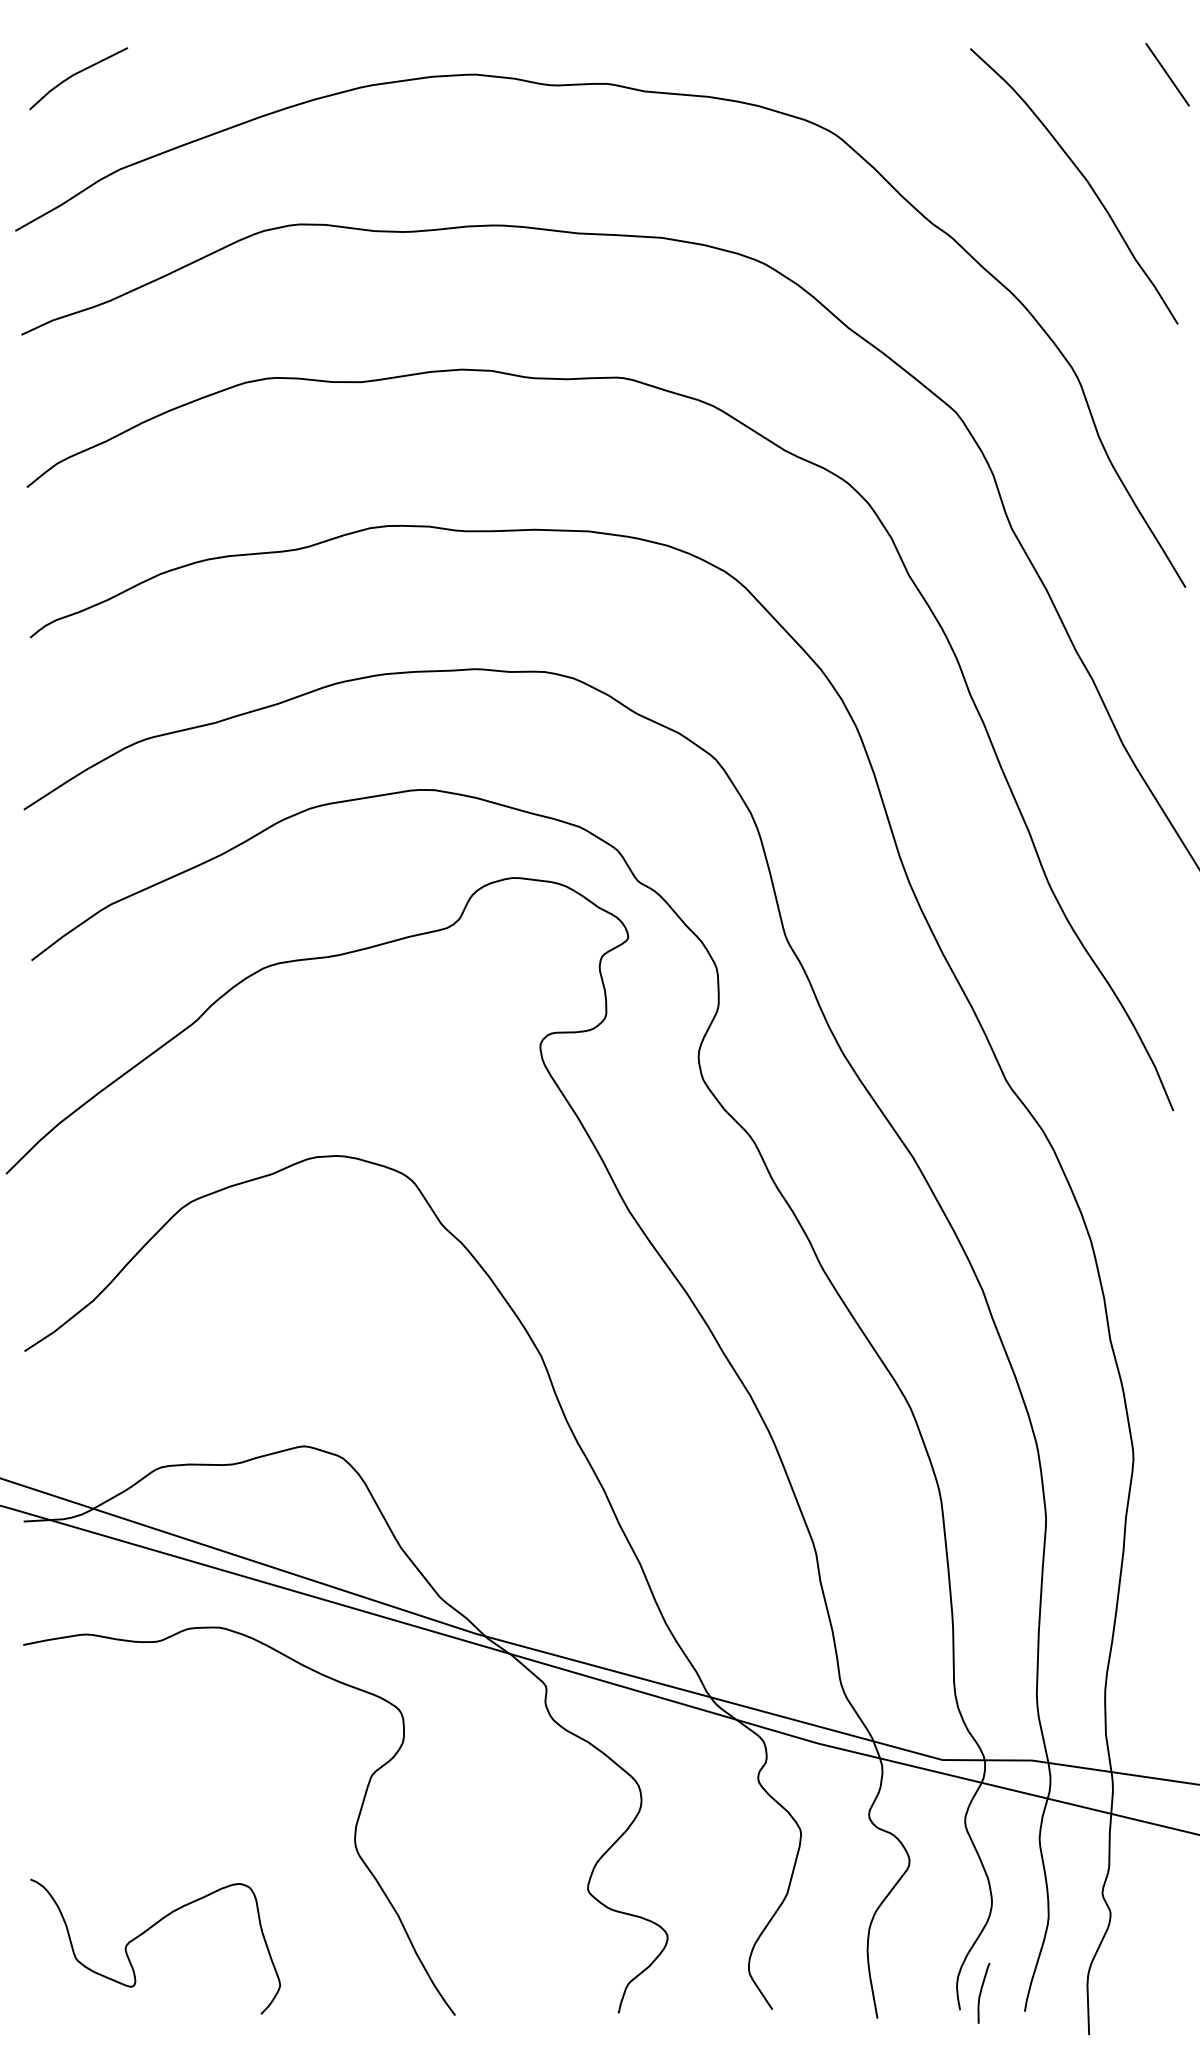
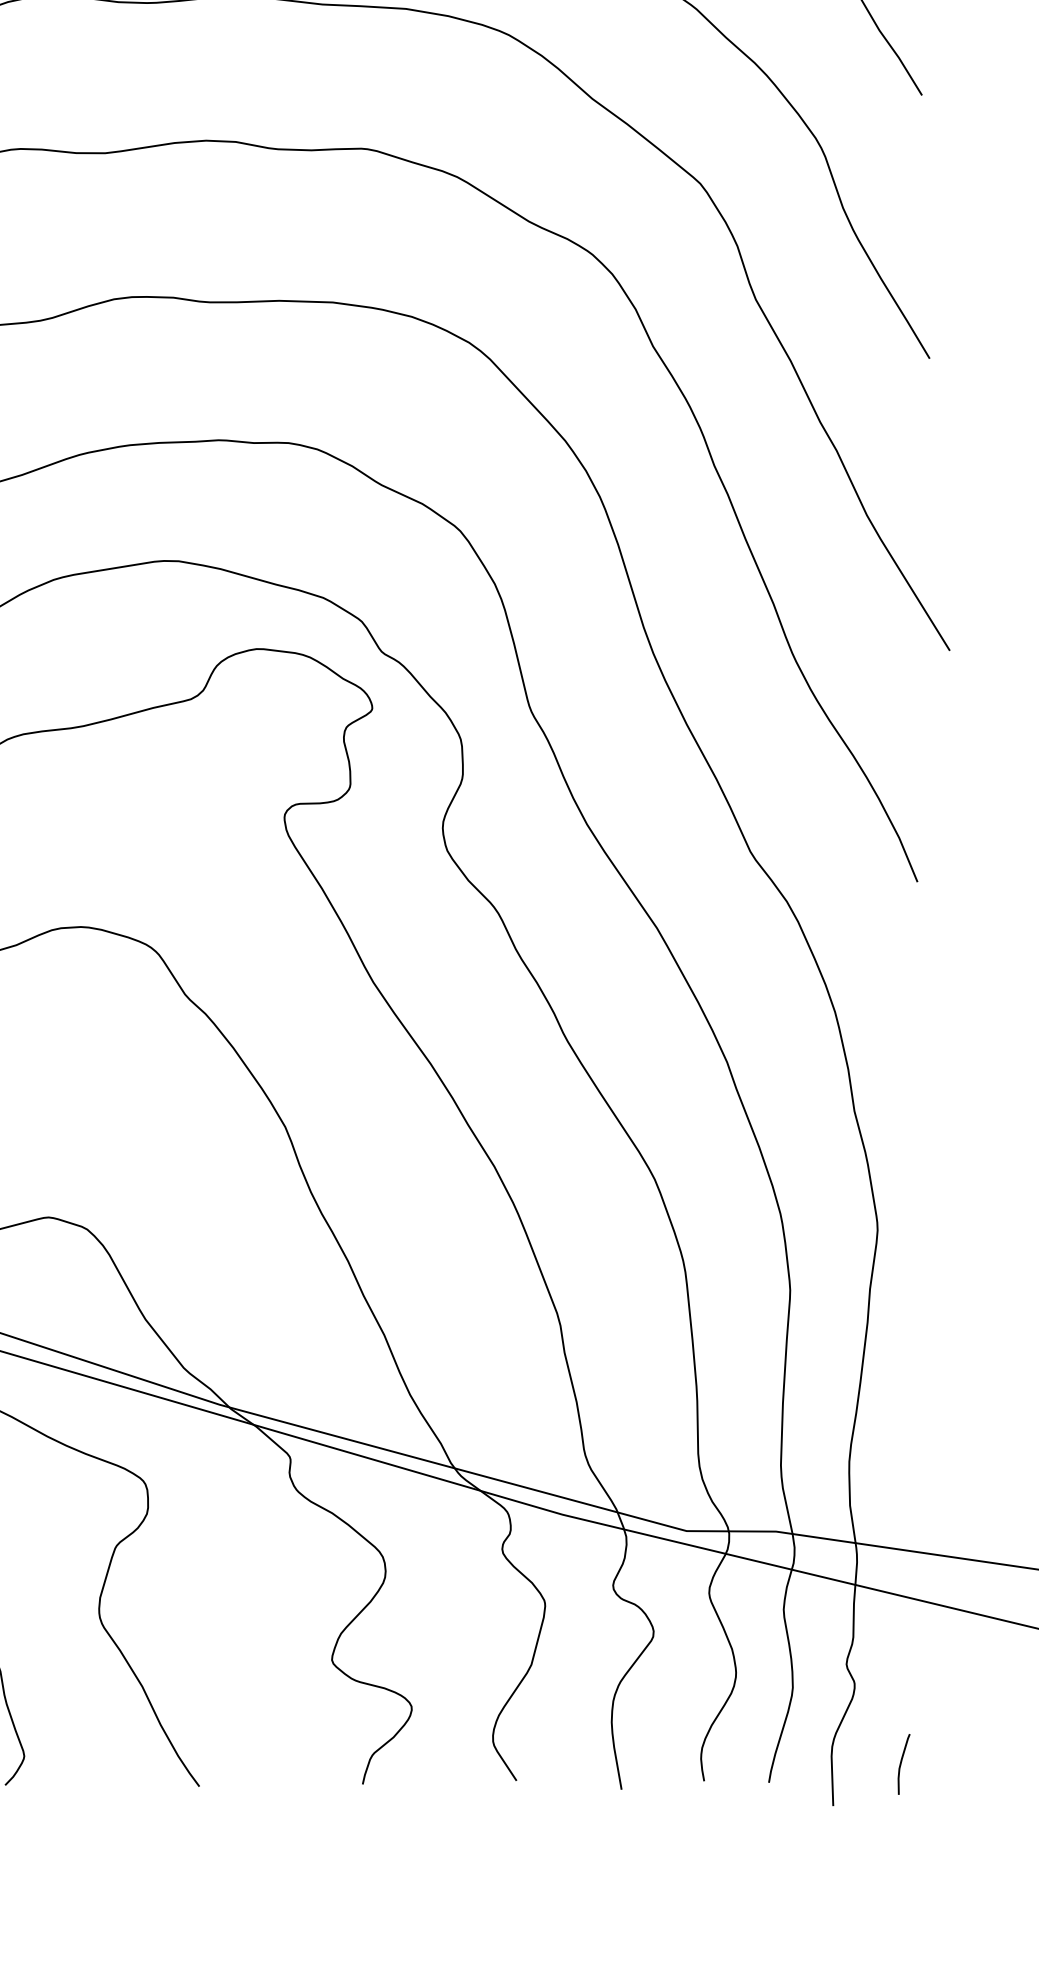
curve: (981, 1993) -> (901, 1764), moved

